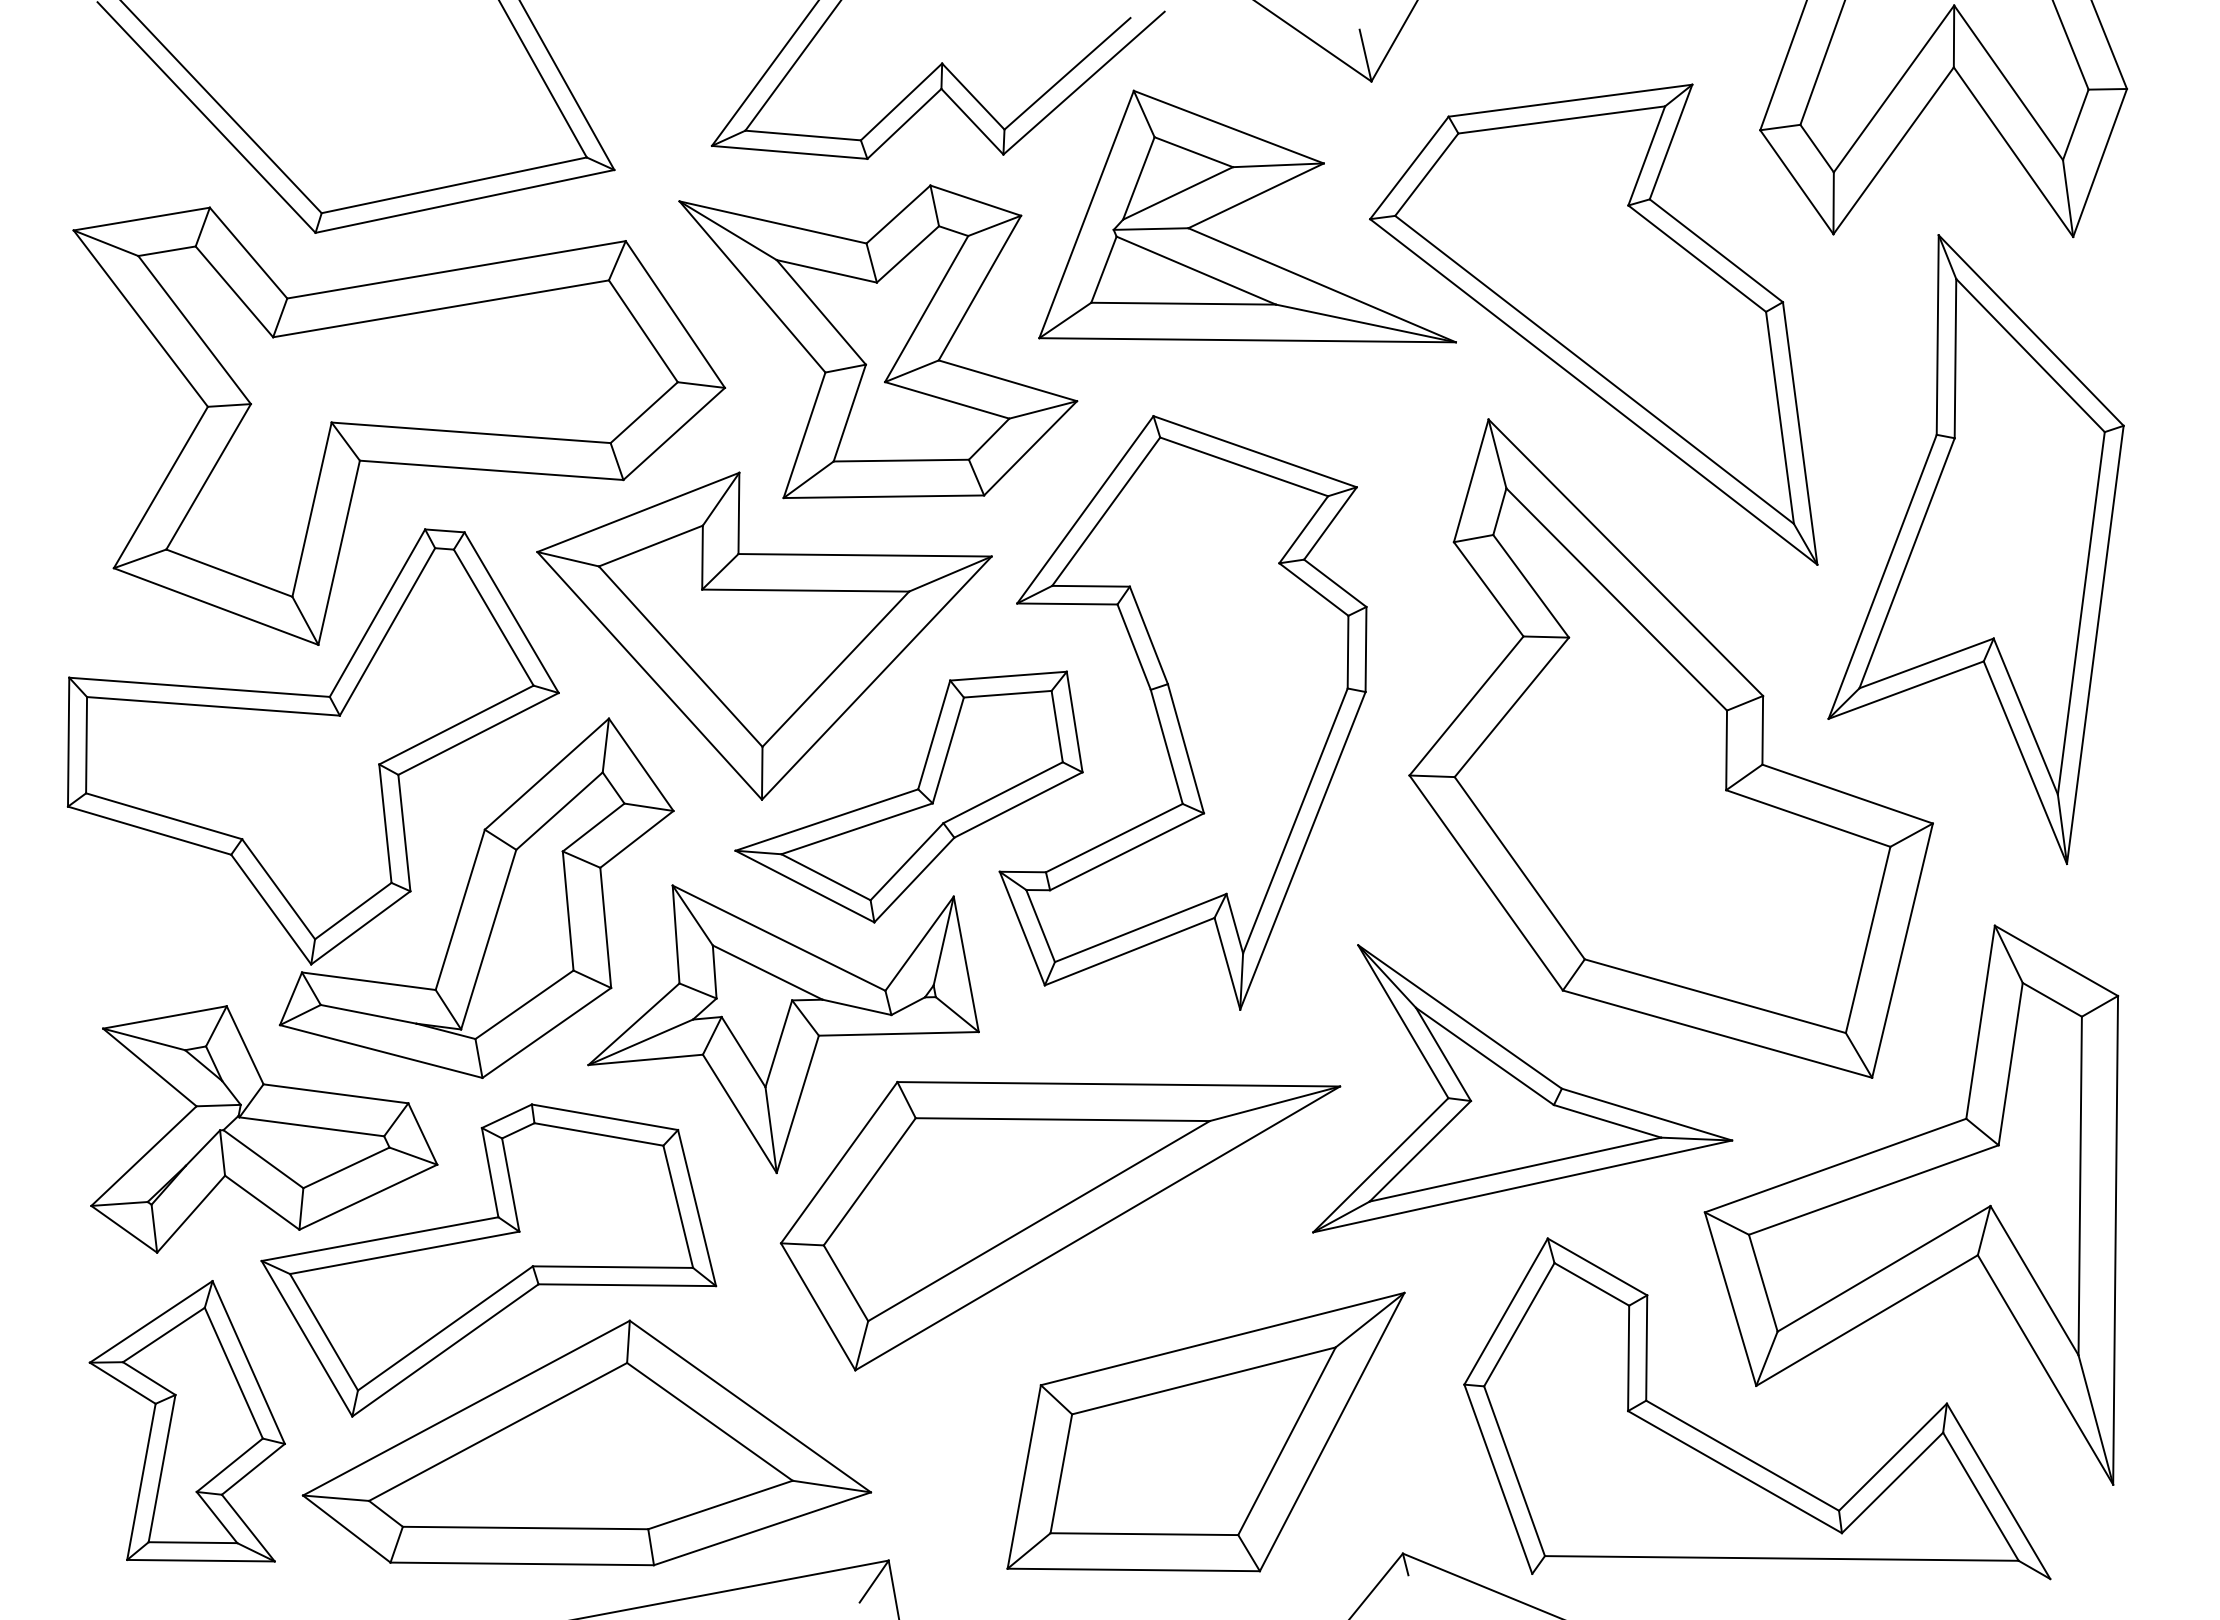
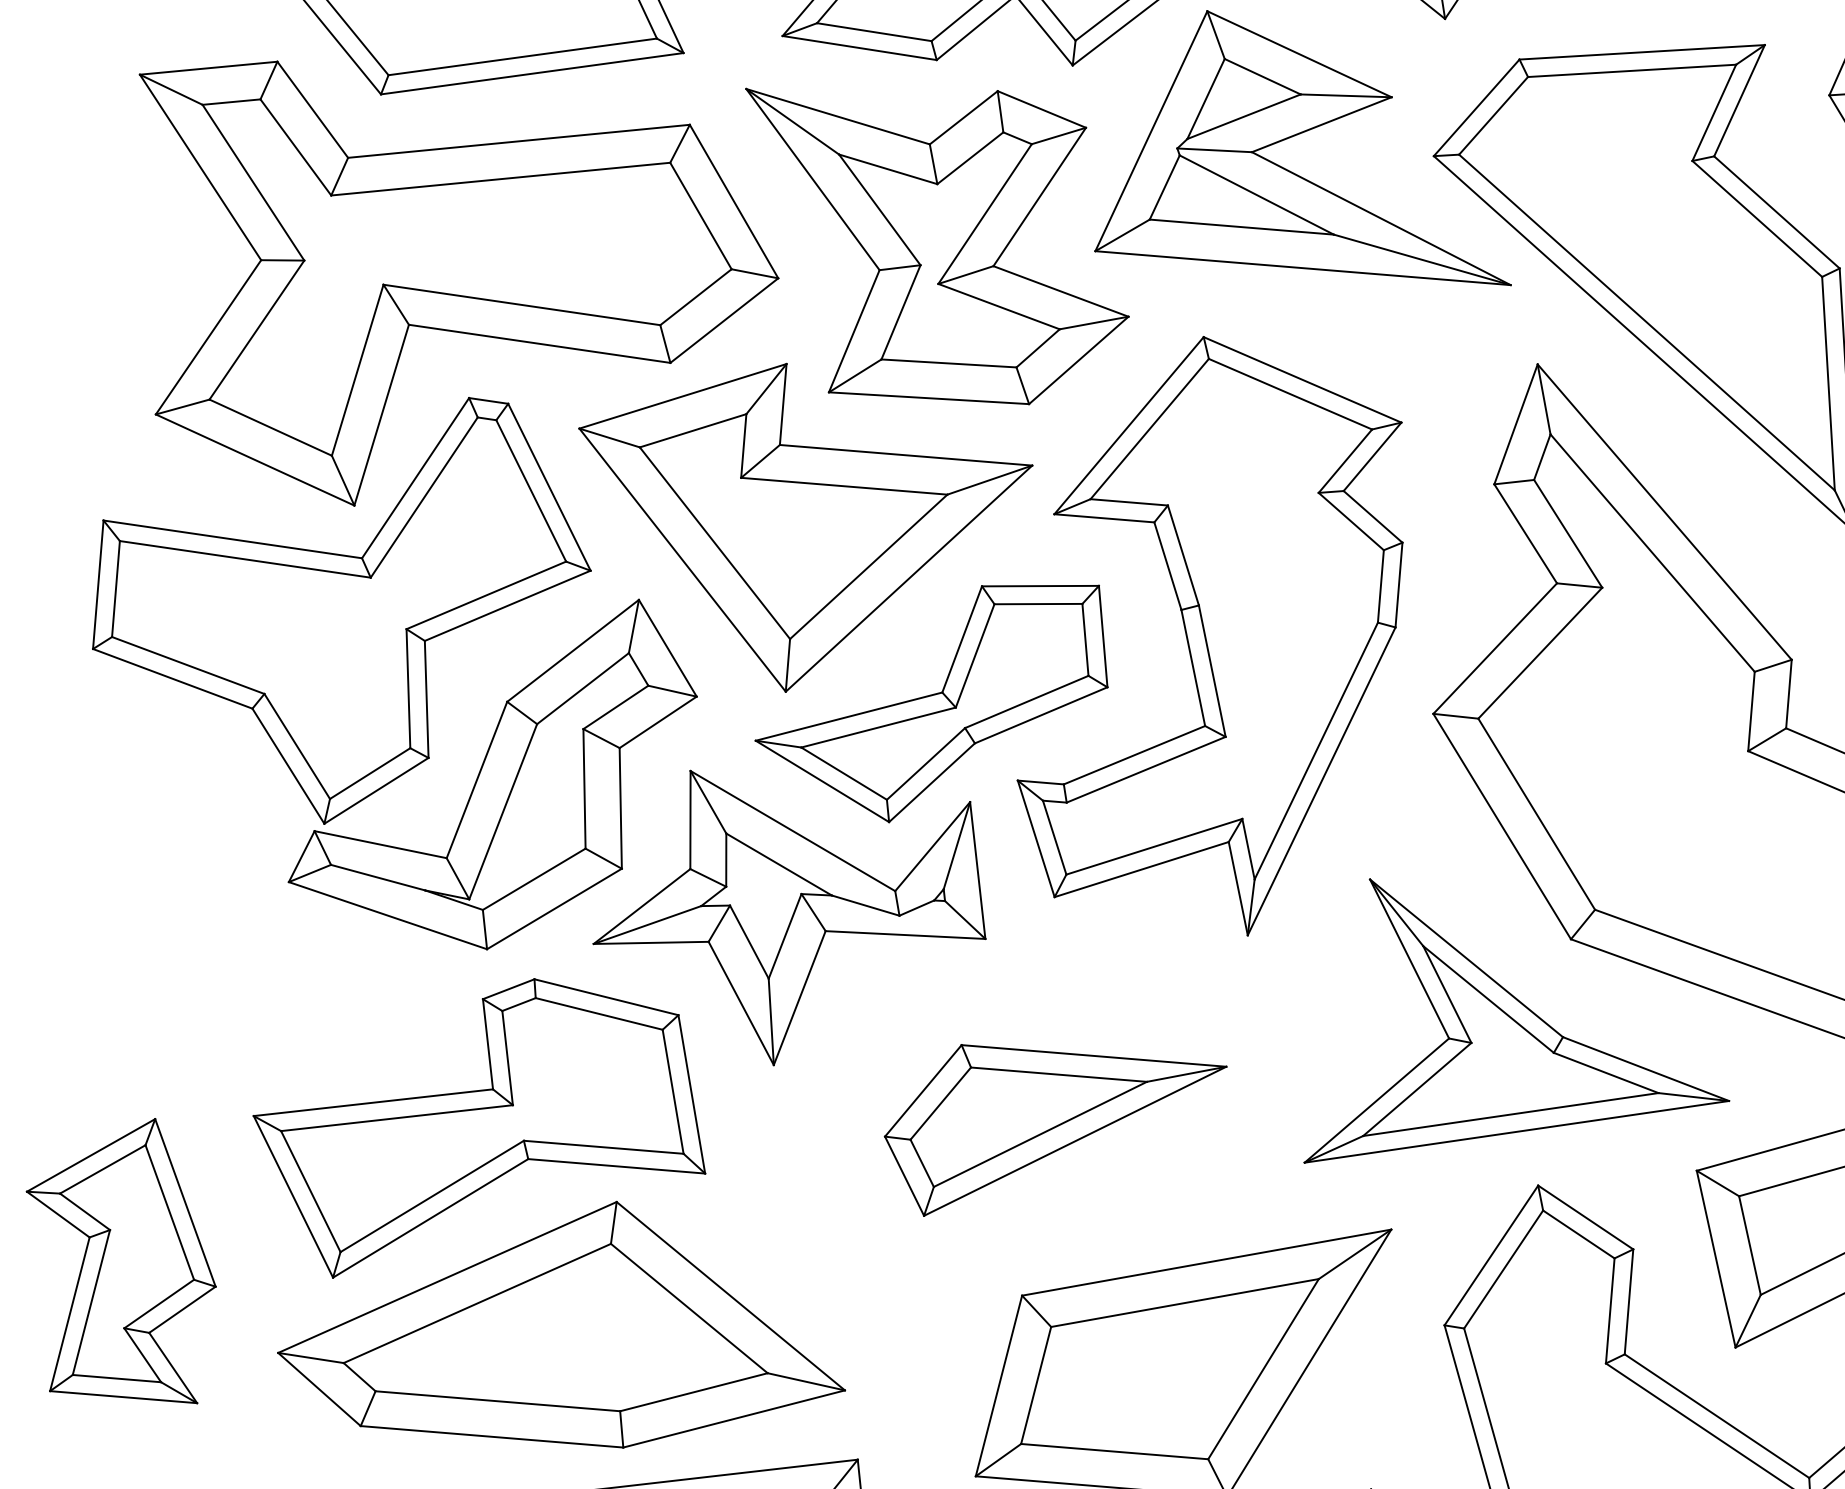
part: (264, 1129) -> (265, 985), removed
part: (1060, 1225) -> (1053, 1137), size x0.6
part: (186, 1421) -> (119, 1257), moved

